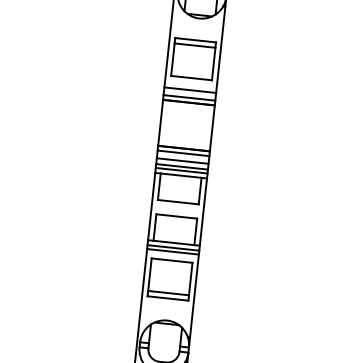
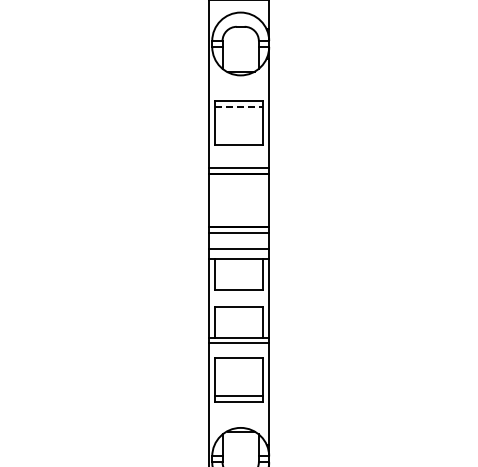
line: (195, 45) -> (239, 107), solid -> dashed
line: (189, 90) -> (238, 159), removed
line: (182, 160) -> (238, 241), removed
line: (181, 170) -> (238, 253), removed
line: (172, 251) -> (238, 347), removed

